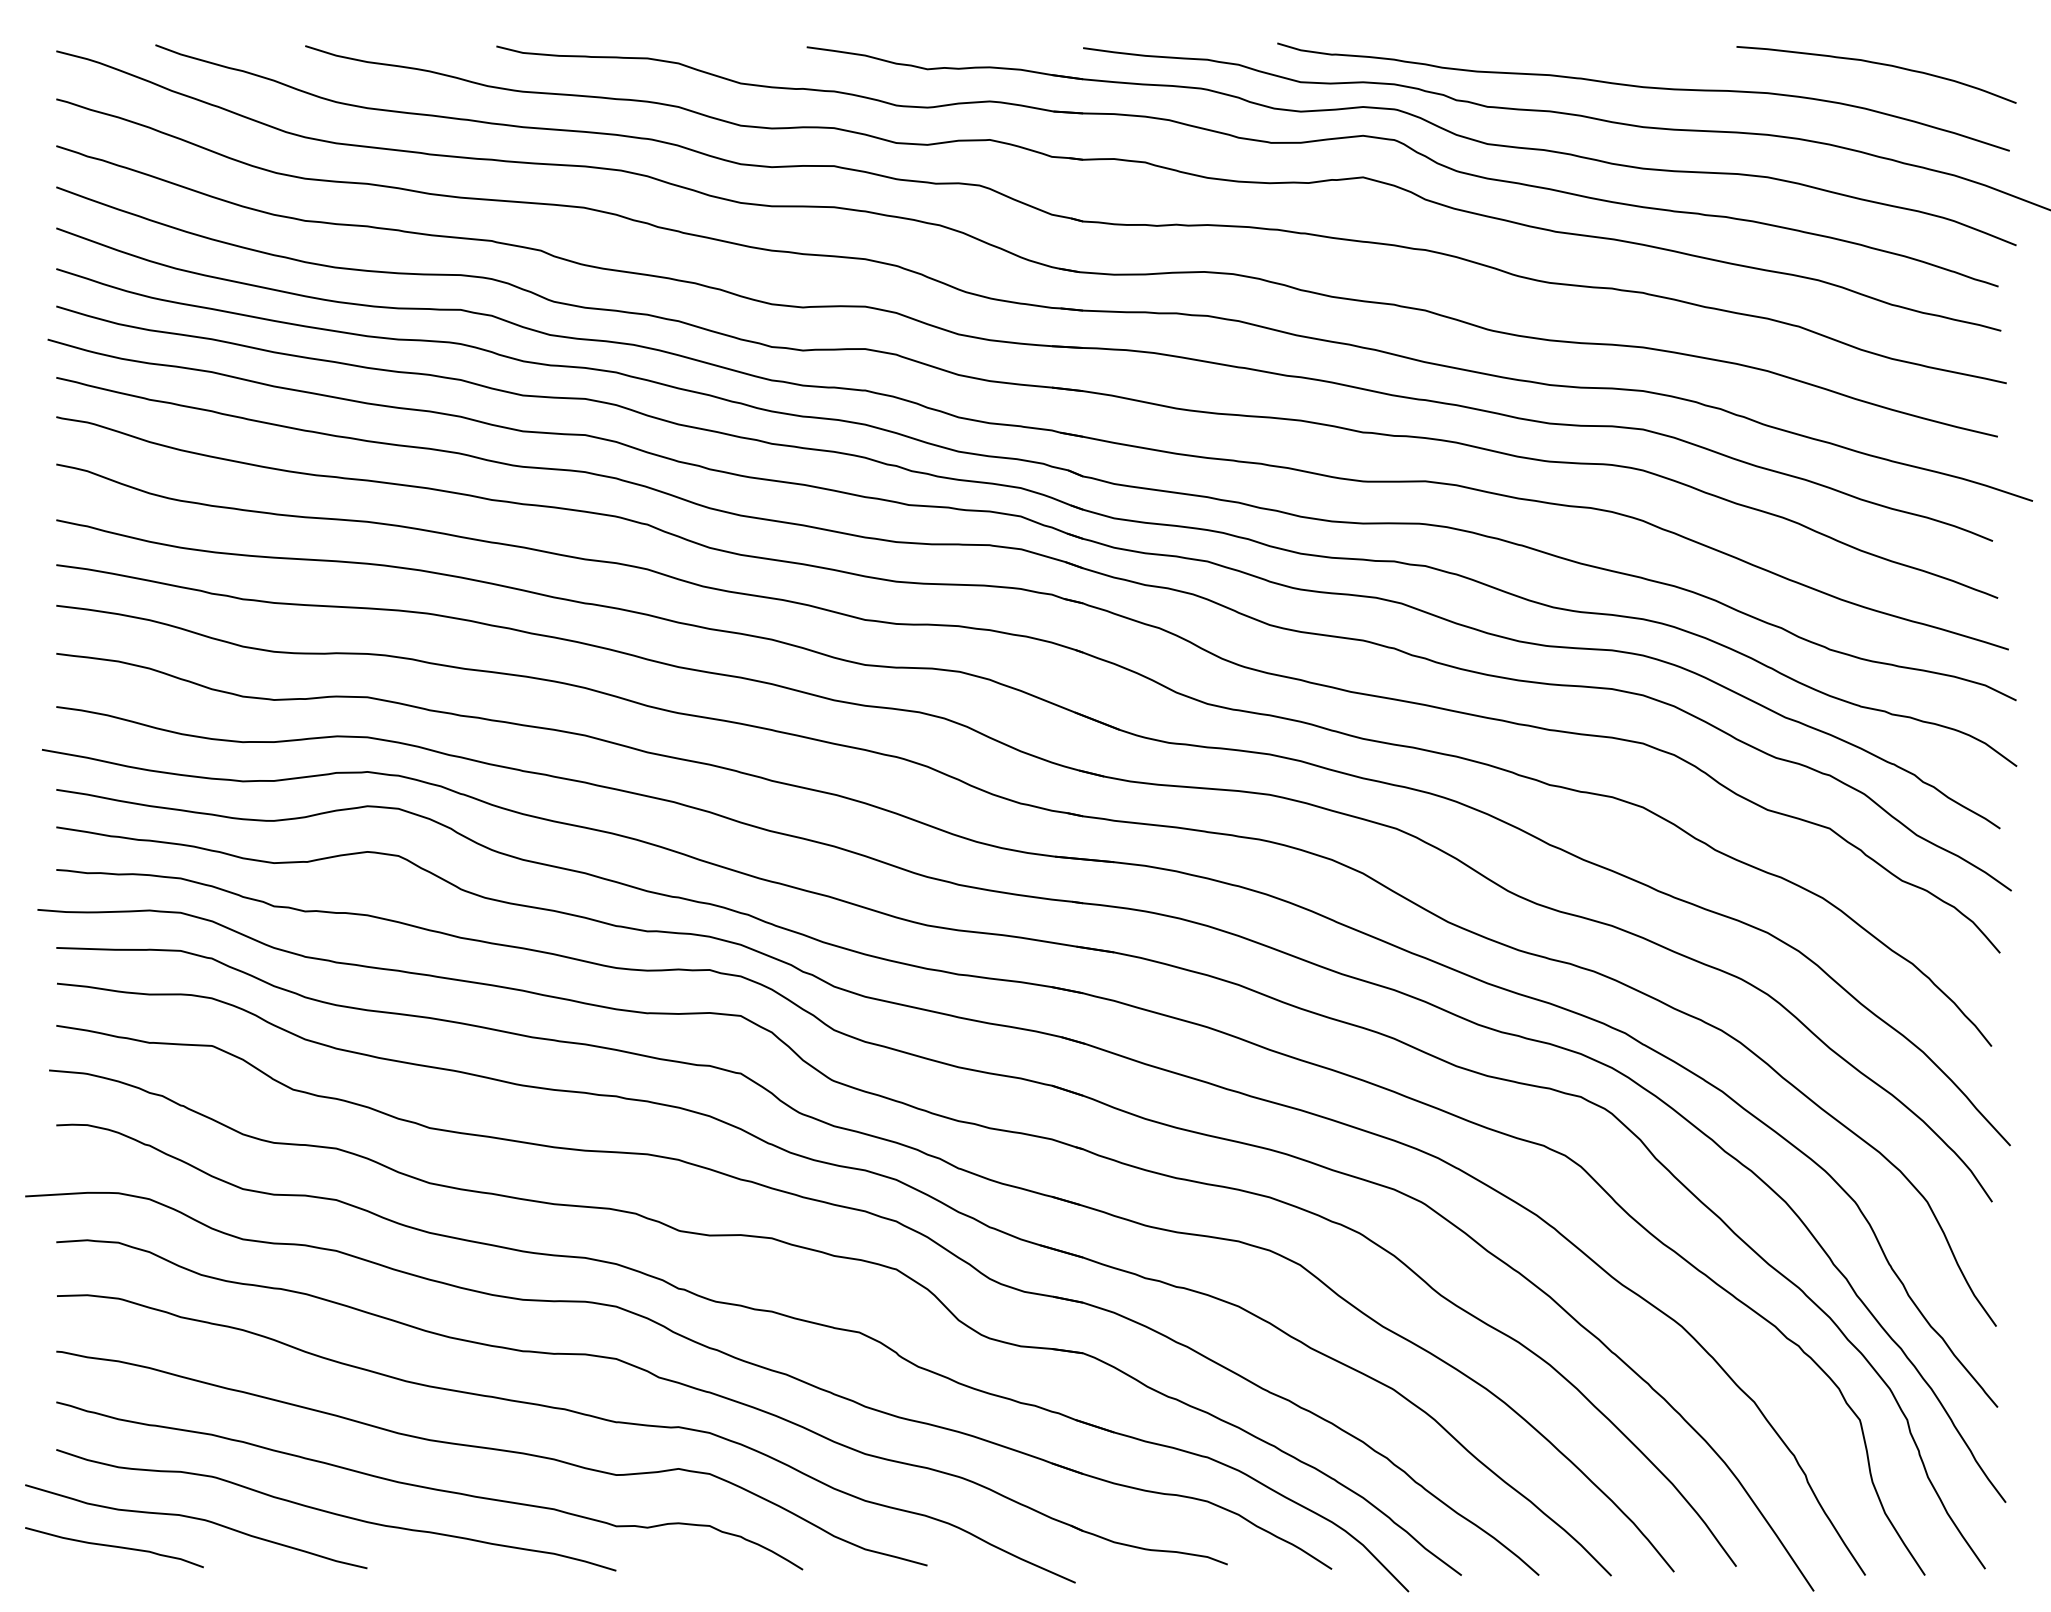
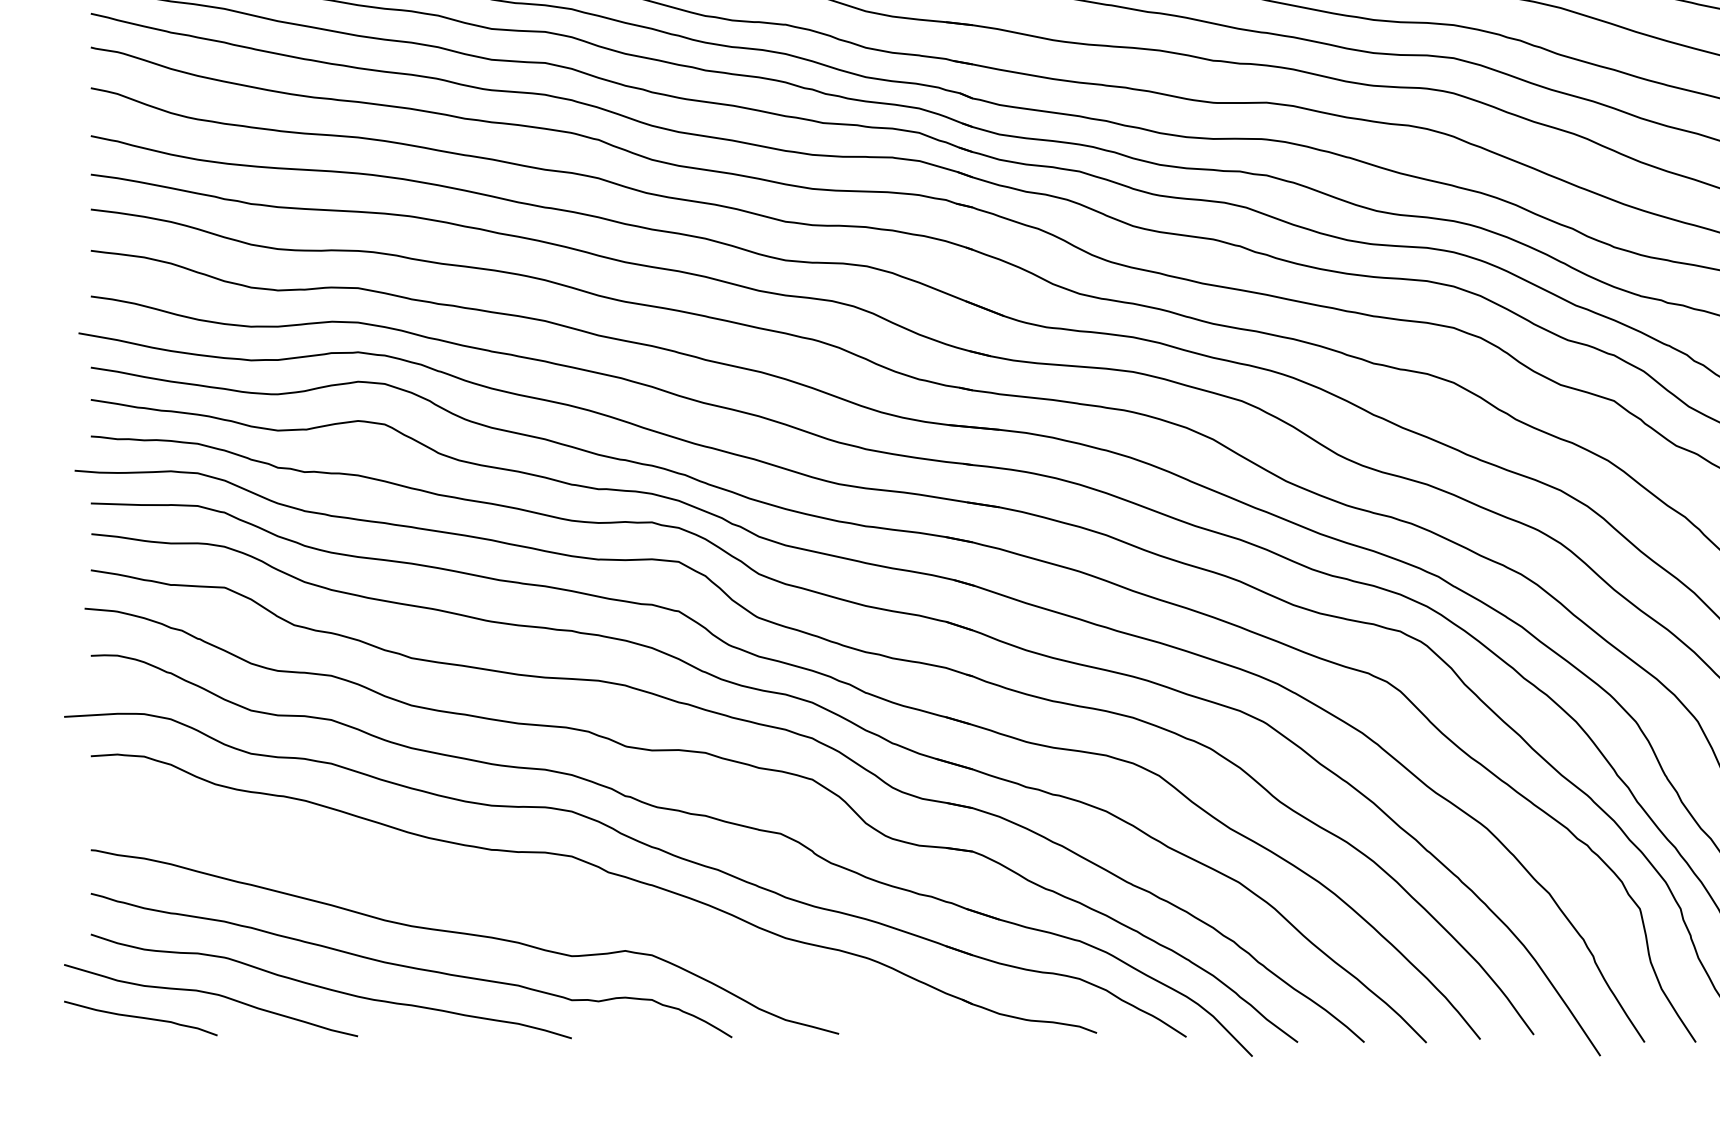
curve: (572, 1412) -> (534, 902), removed

